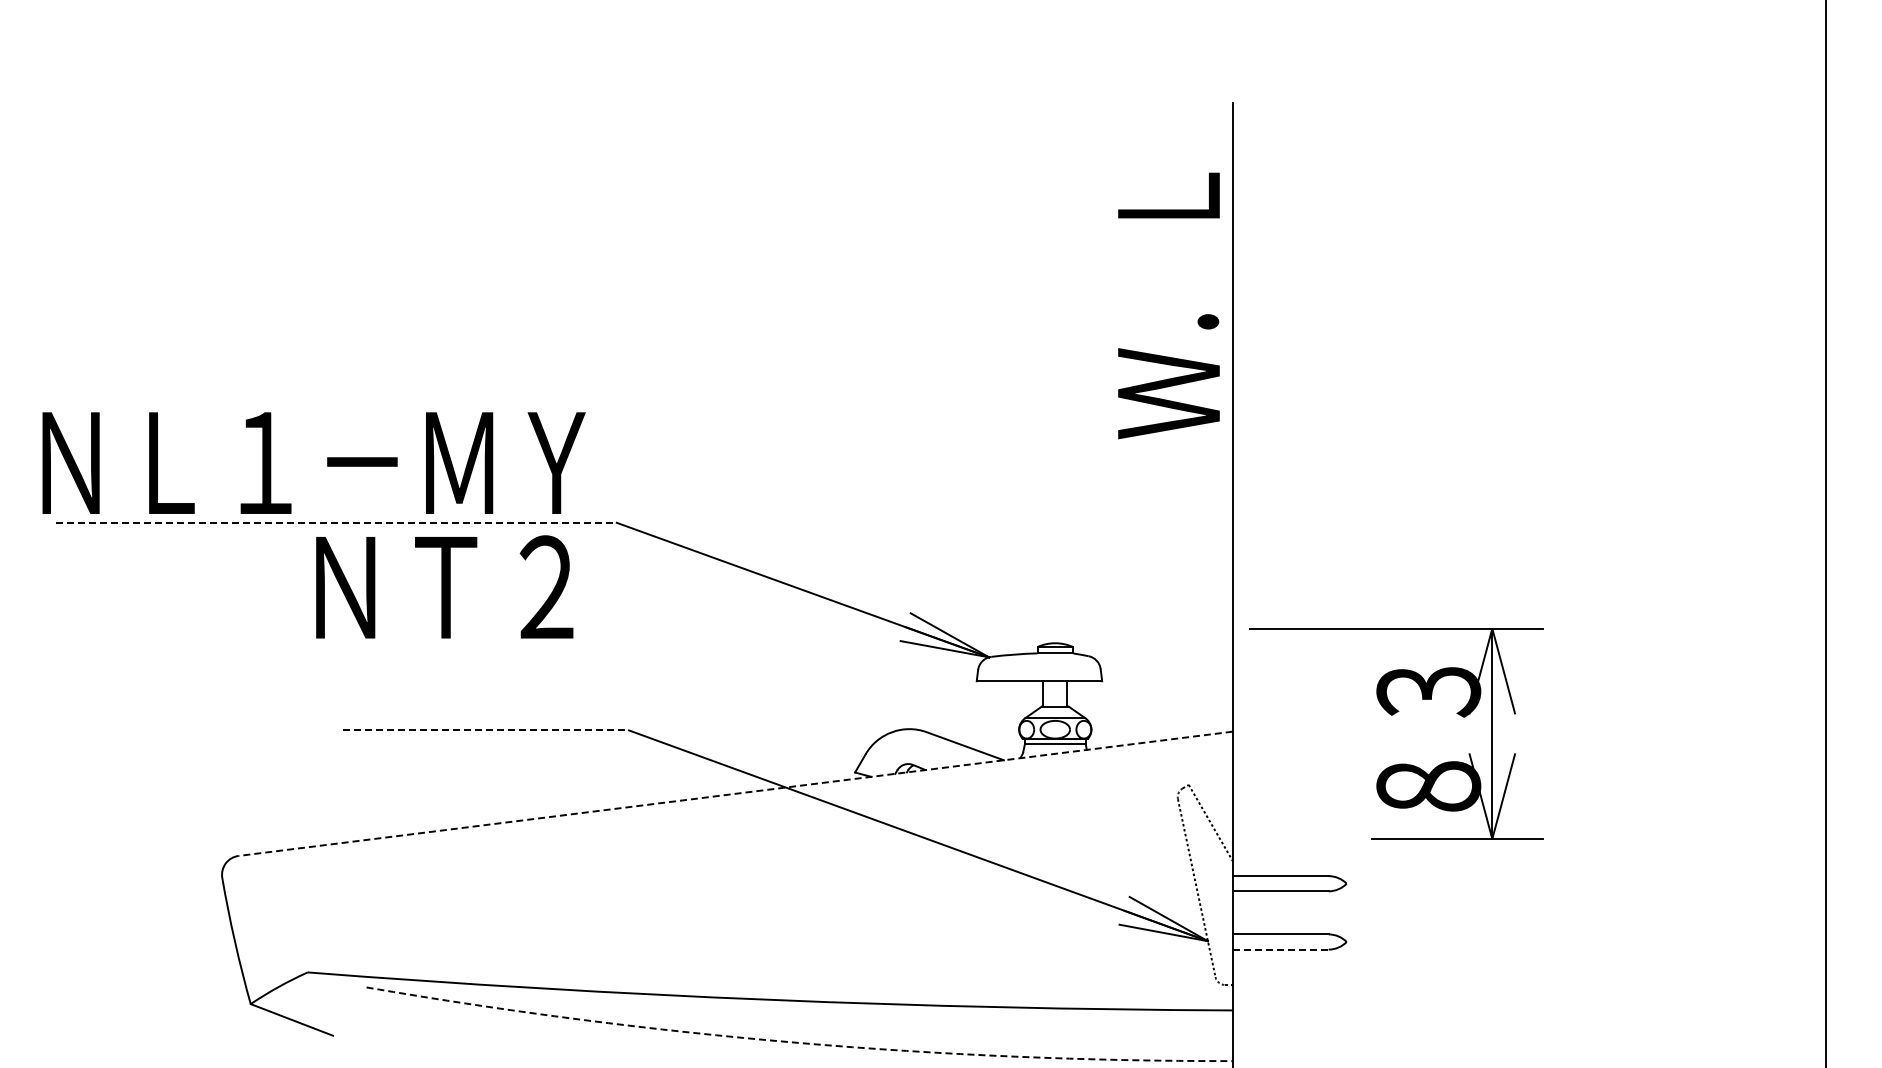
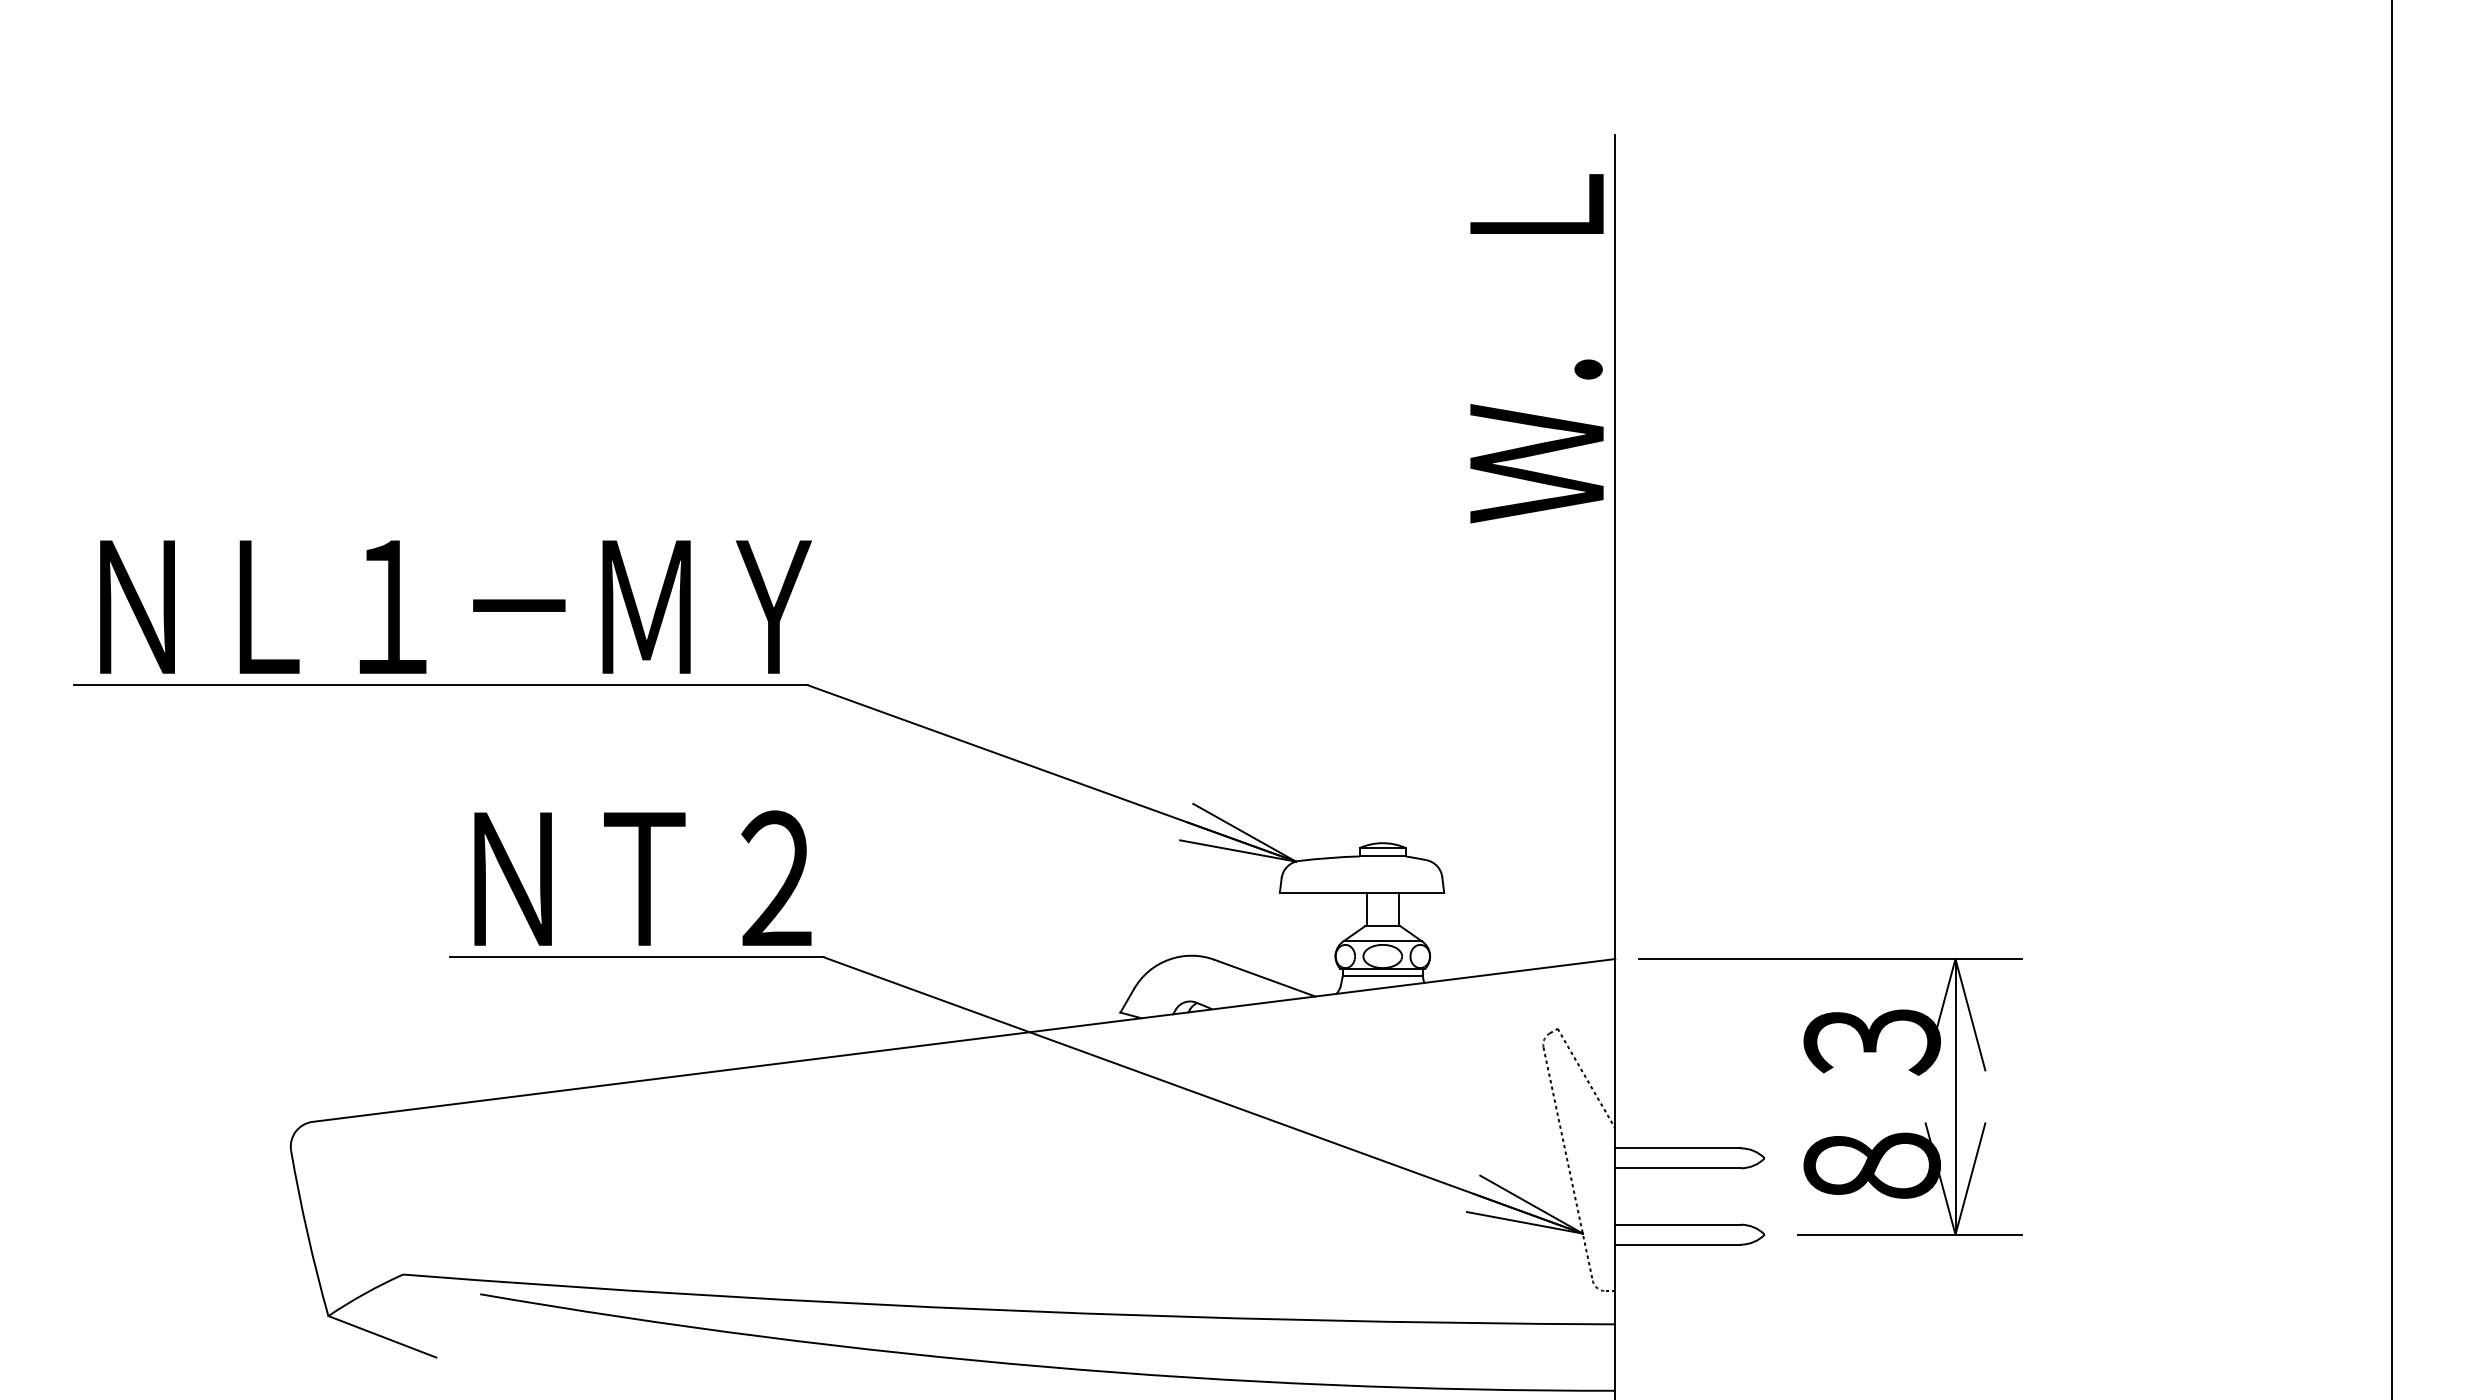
text: (1168, 305) -> (1536, 348), moved
text: (313, 462) -> (455, 606), moved
line: (337, 522) -> (442, 684), dashed -> solid
text: (444, 586) -> (642, 877), moved
part: (1392, 715) -> (1824, 1072), moved
line: (486, 730) -> (637, 957), dashed -> solid
line: (735, 793) -> (963, 1040), dashed -> solid
line: (1280, 949) -> (1677, 1244), dashed -> solid
arc: (798, 1042) -> (1046, 1366), dashed -> solid

